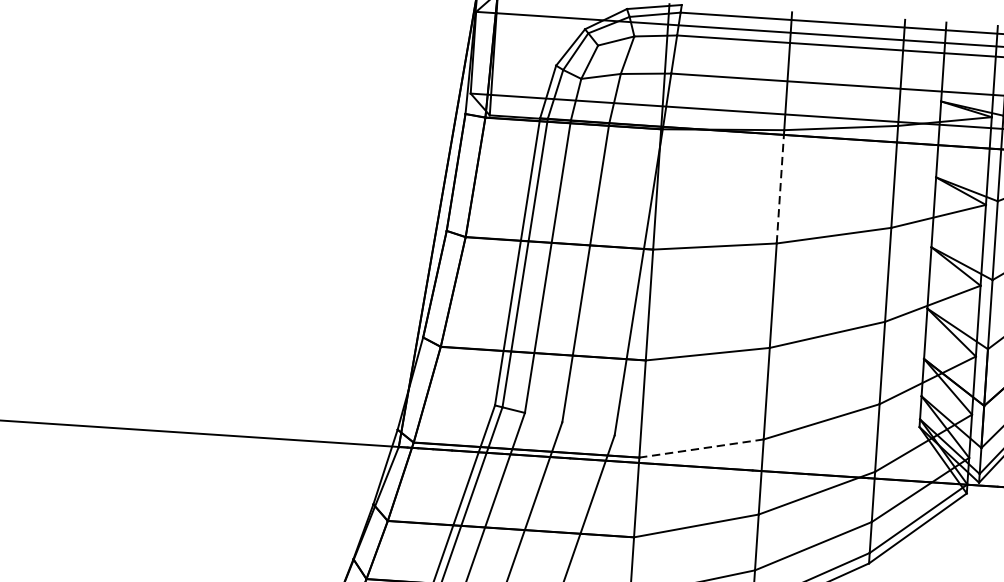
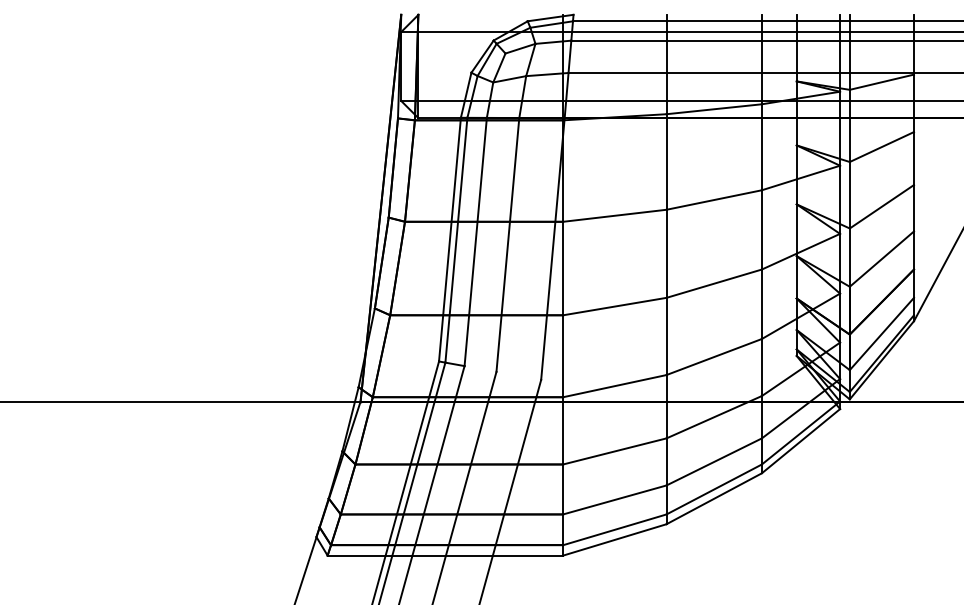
line: (780, 187) -> (666, 162), dashed -> solid
line: (701, 448) -> (614, 386), dashed -> solid

